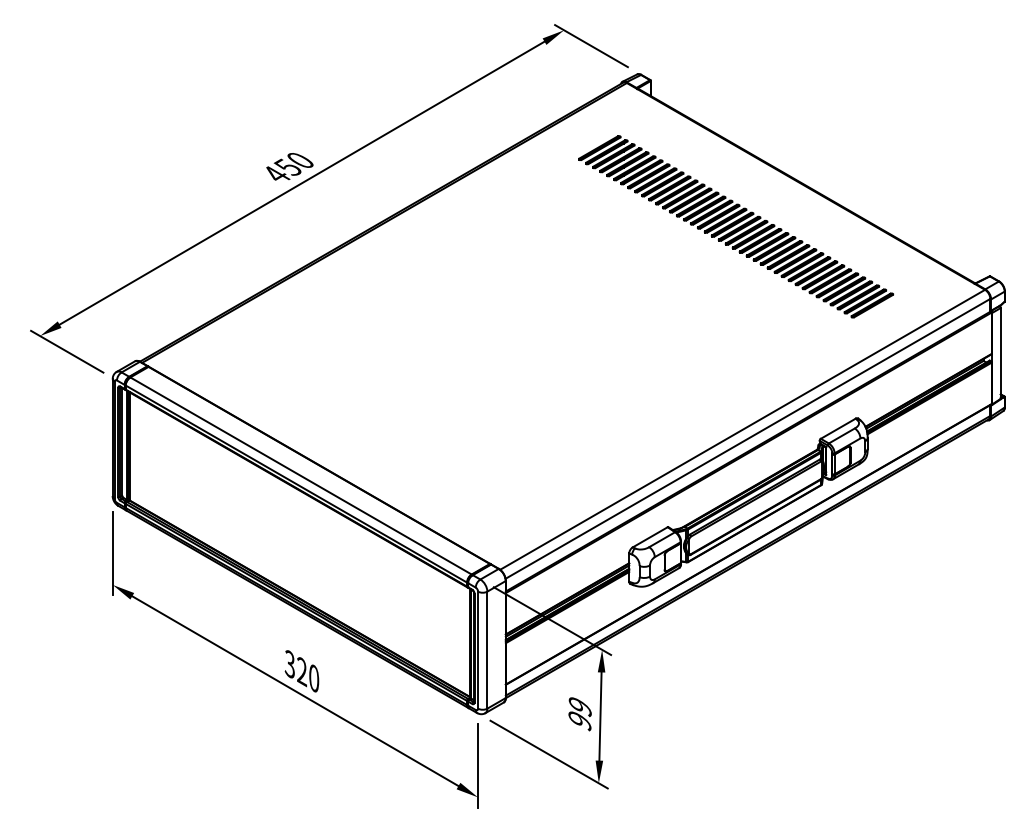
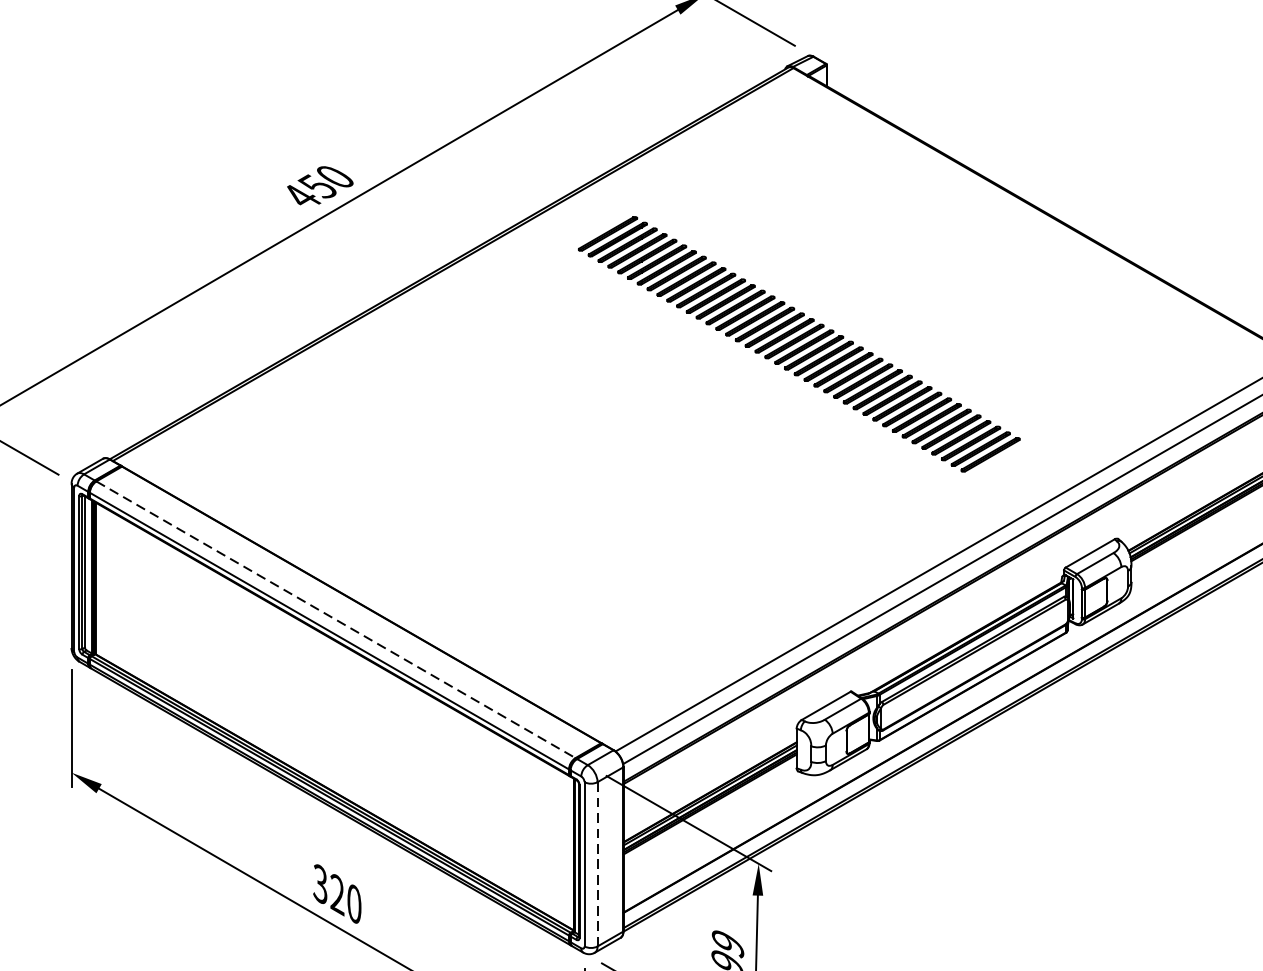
part: (736, 226) -> (799, 343), moved
line: (301, 476) -> (336, 620), solid -> dashed
line: (487, 650) -> (597, 864), solid -> dashed

